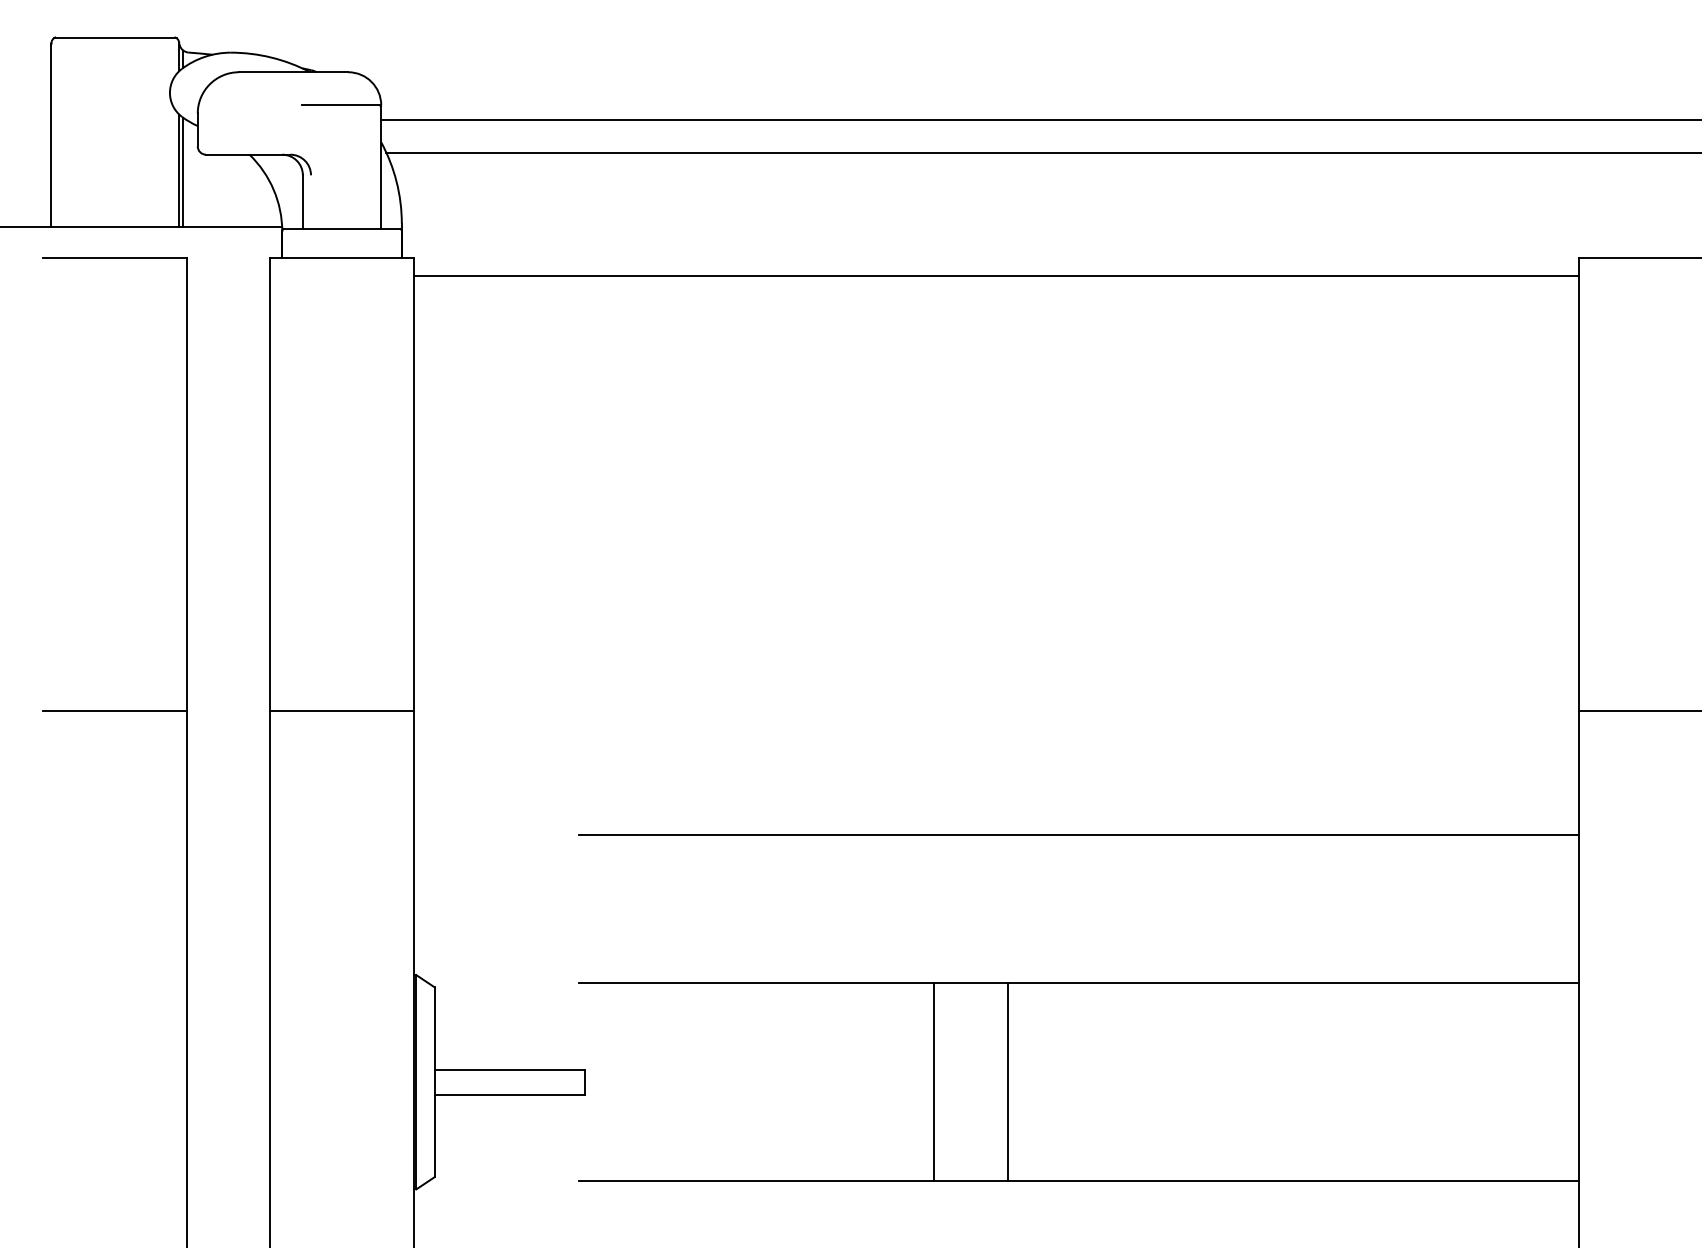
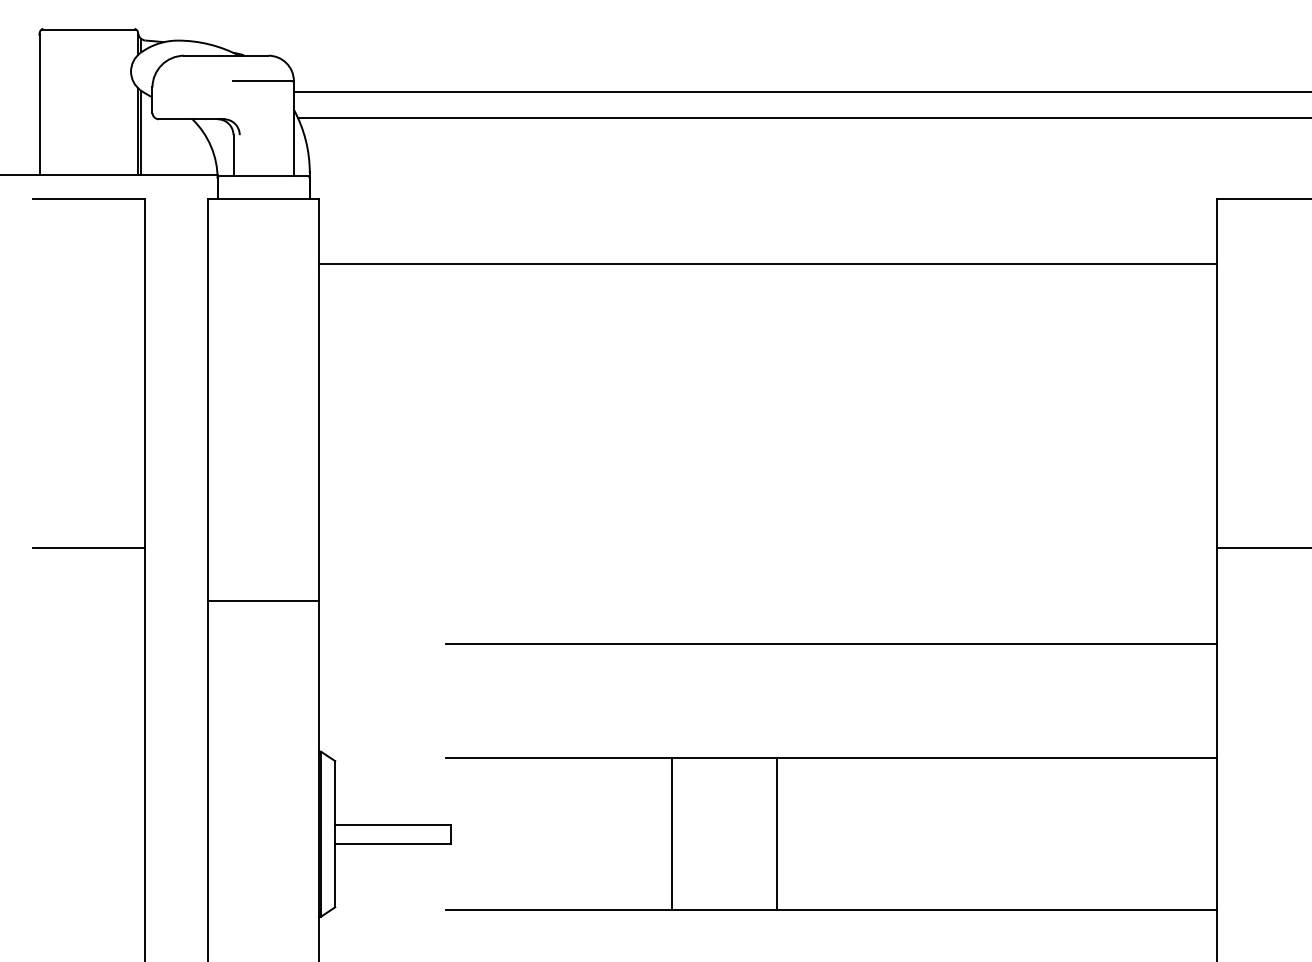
line: (996, 276) -> (768, 264), moved
line: (341, 711) -> (263, 600), moved
line: (933, 1082) -> (671, 834), moved

